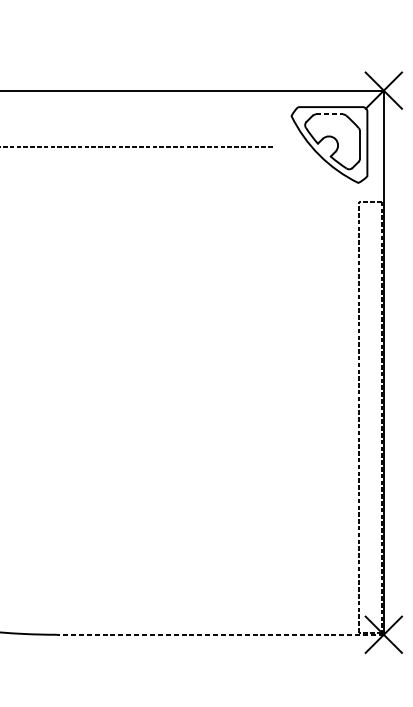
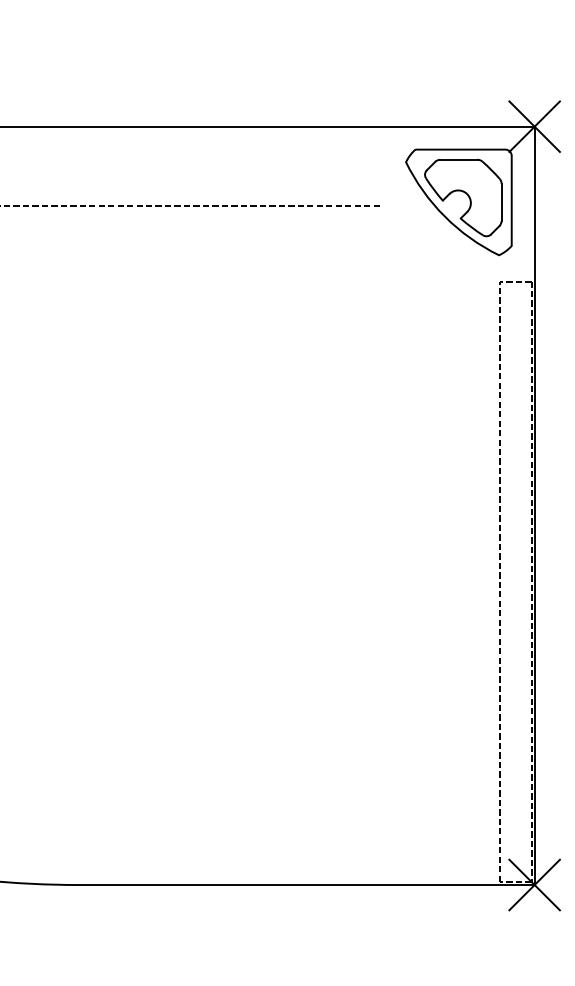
line: (329, 114) -> (459, 159), dashed -> solid
line: (220, 635) -> (306, 885), dashed -> solid

